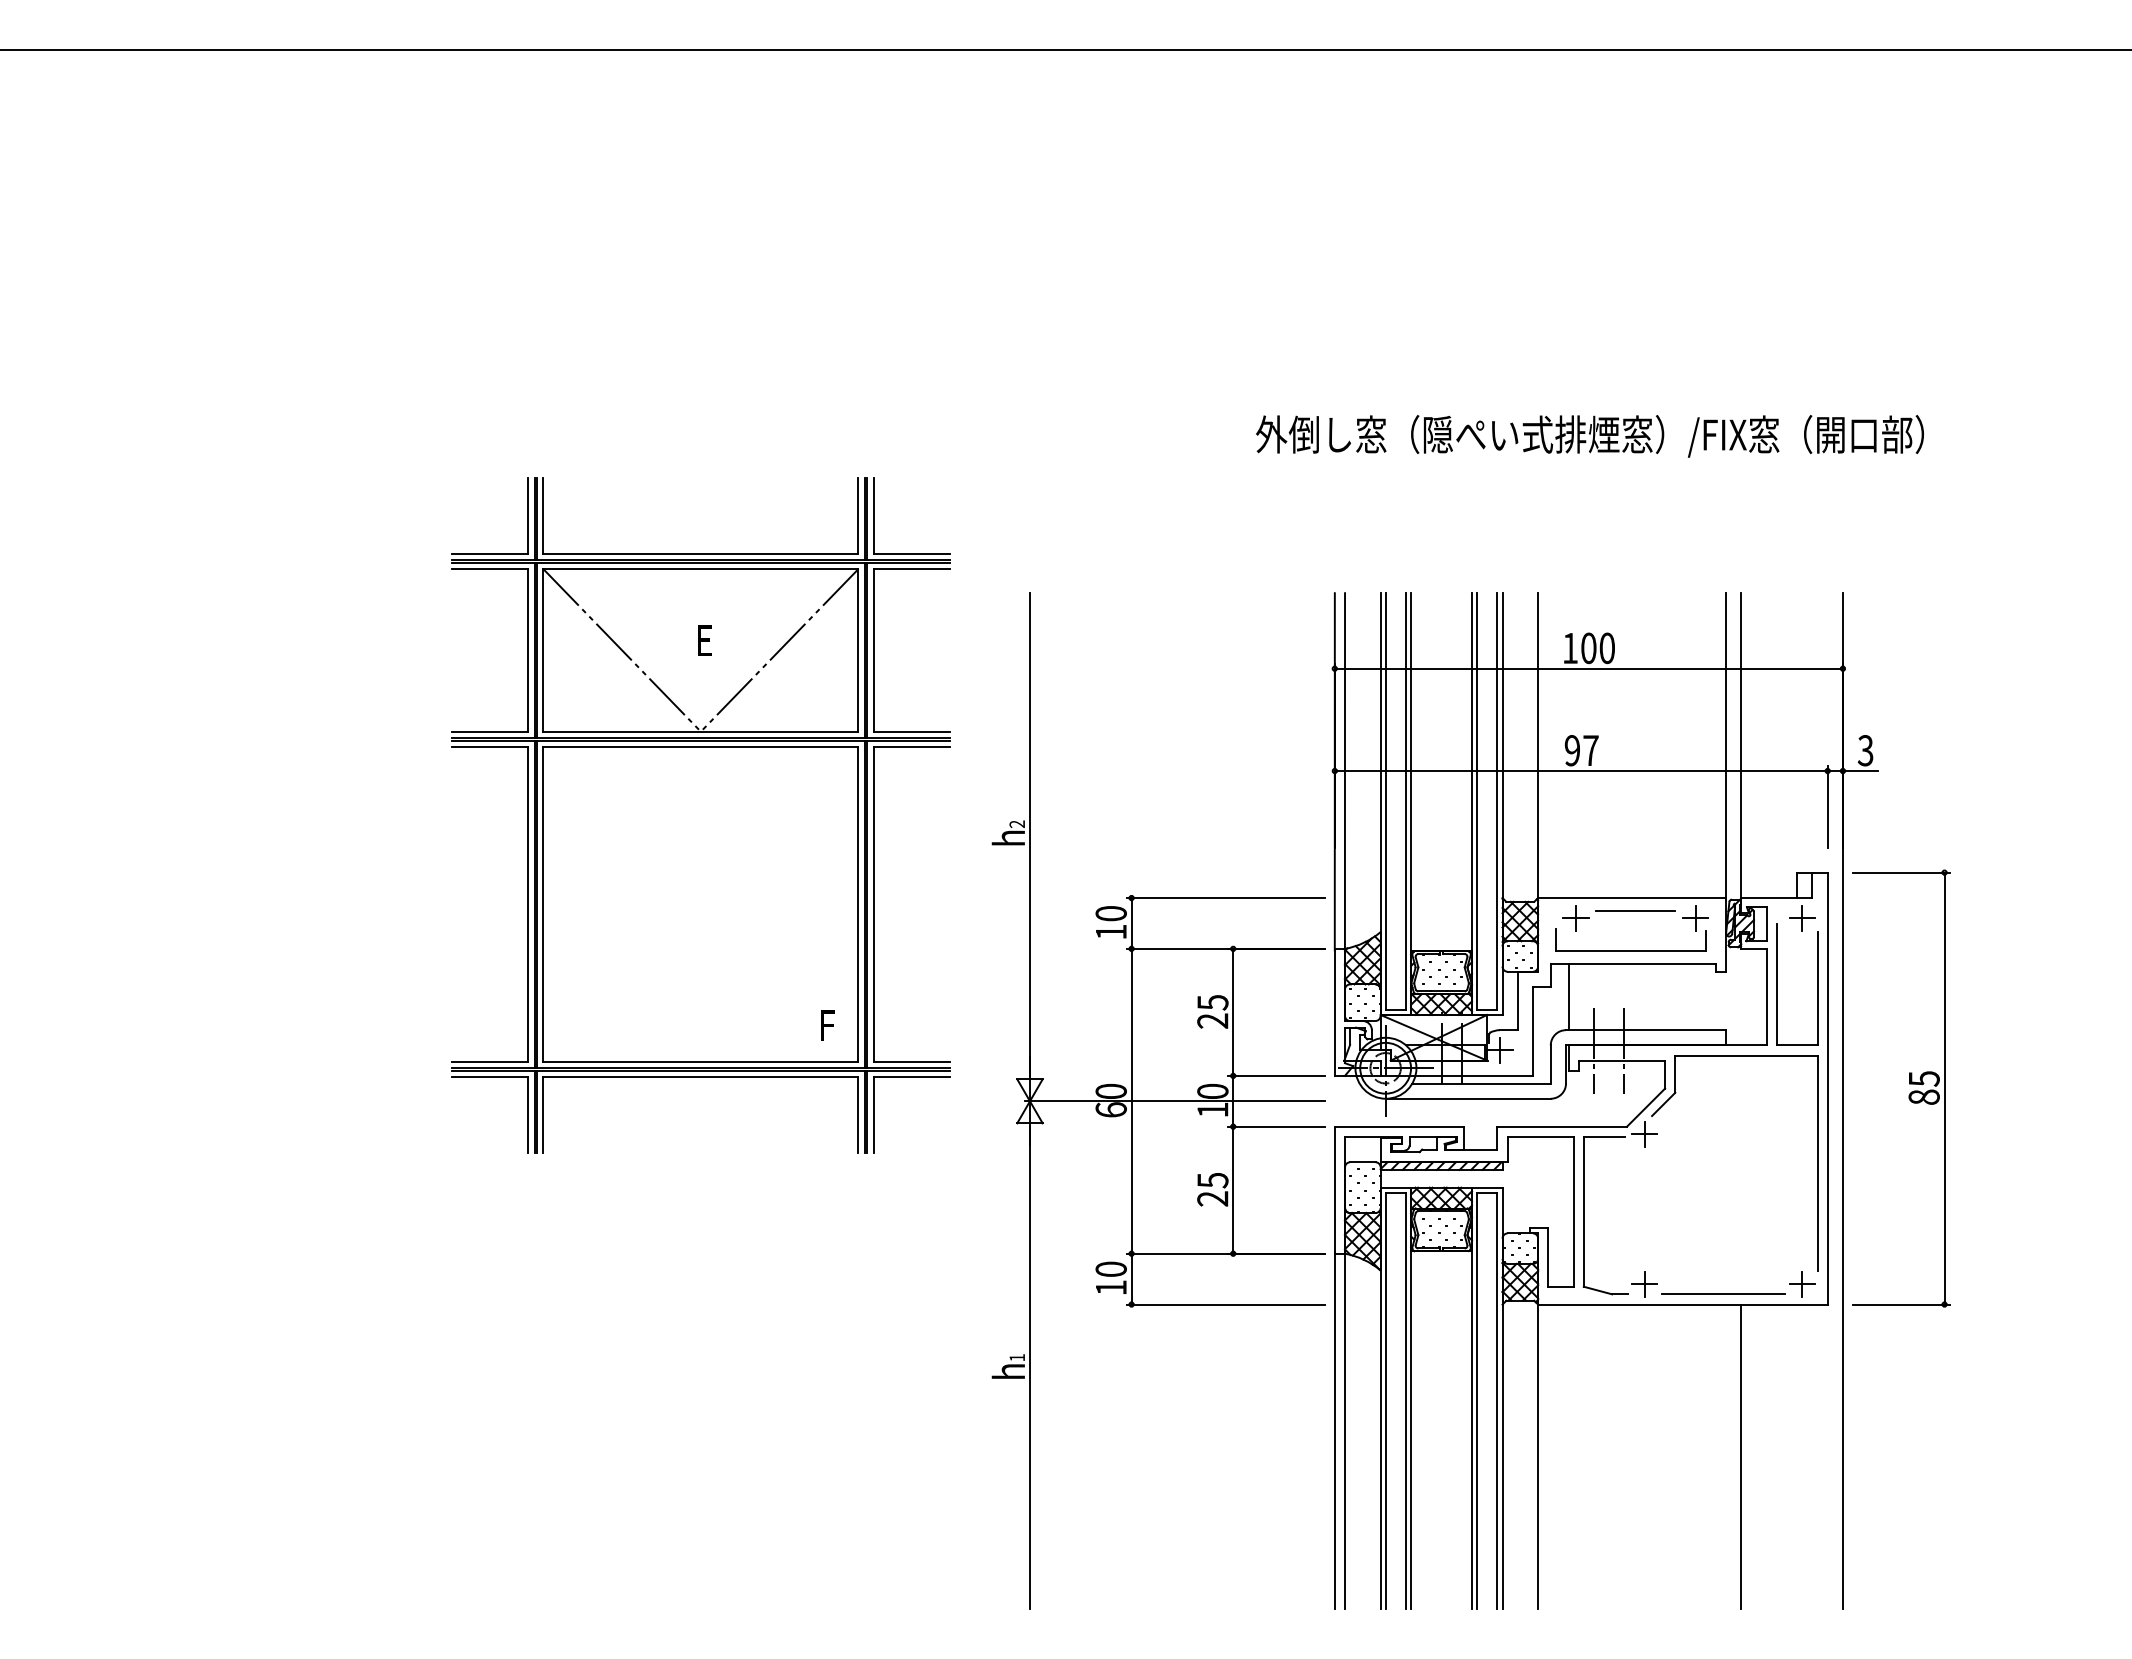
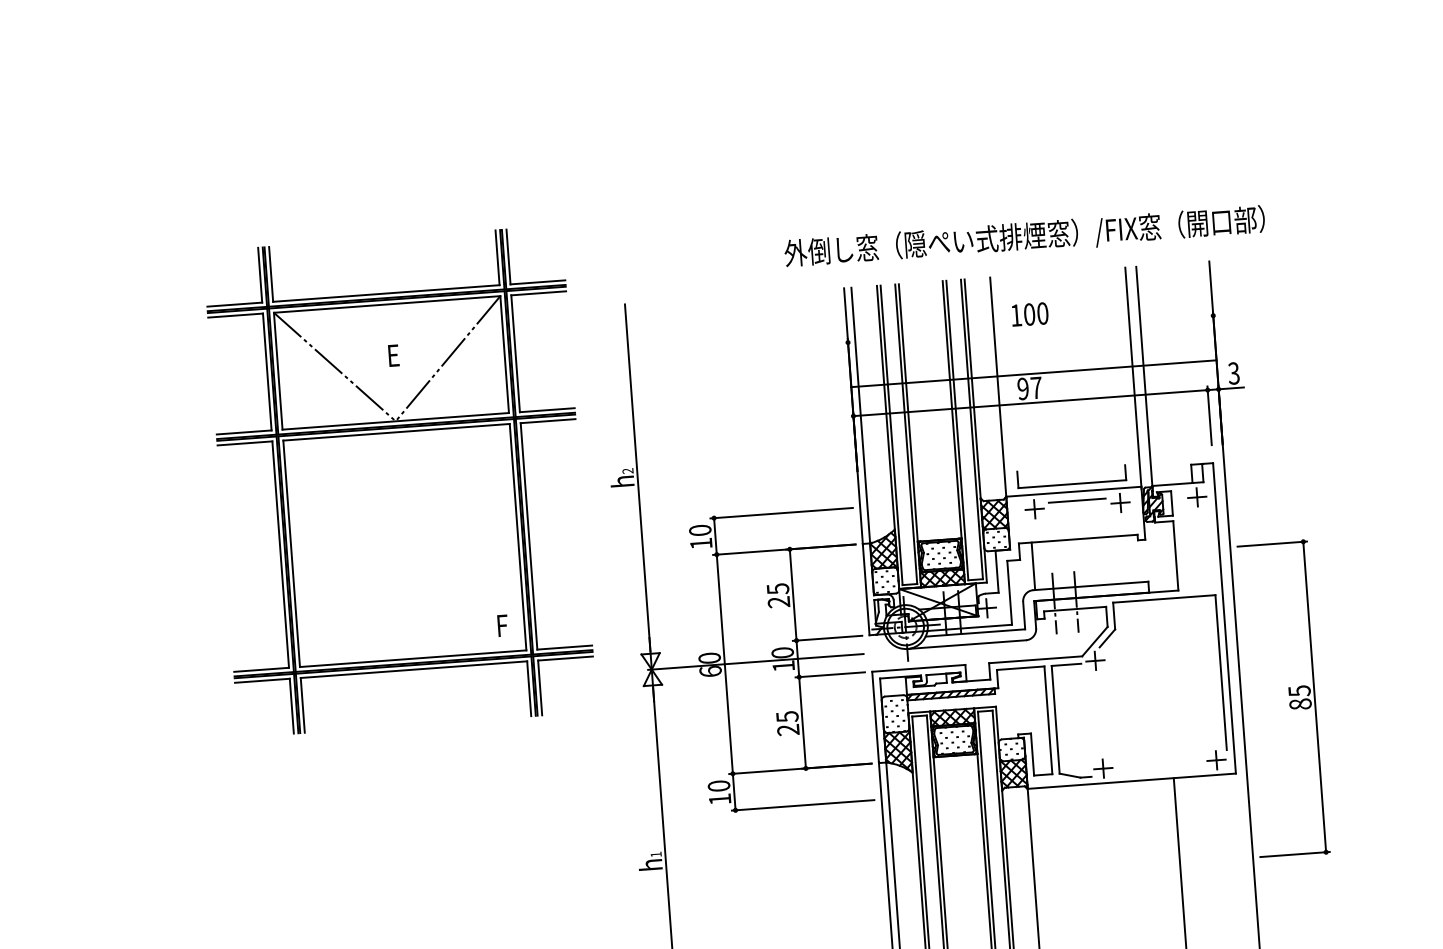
text: (1589, 436) -> (1024, 237), moved
line: (1588, 668) -> (1033, 373), moved
part: (1630, 950) -> (1072, 483), moved
part: (1777, 984) -> (1182, 546), removed
part: (1909, 1084) -> (1289, 695), moved
line: (1723, 1294) -> (1160, 771), removed

